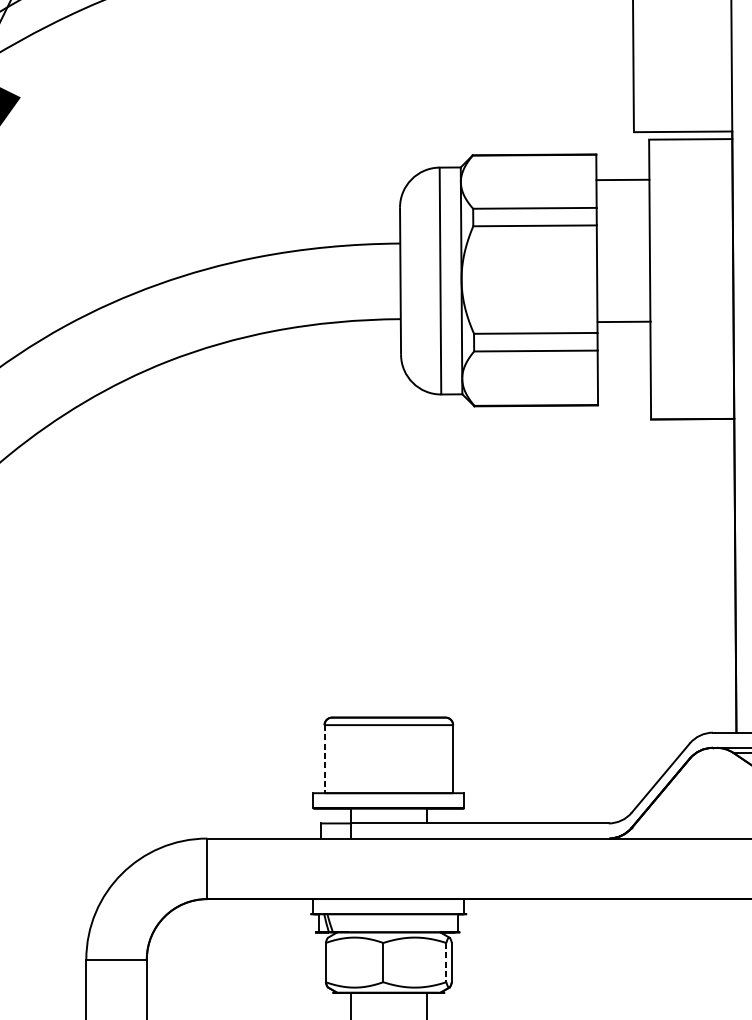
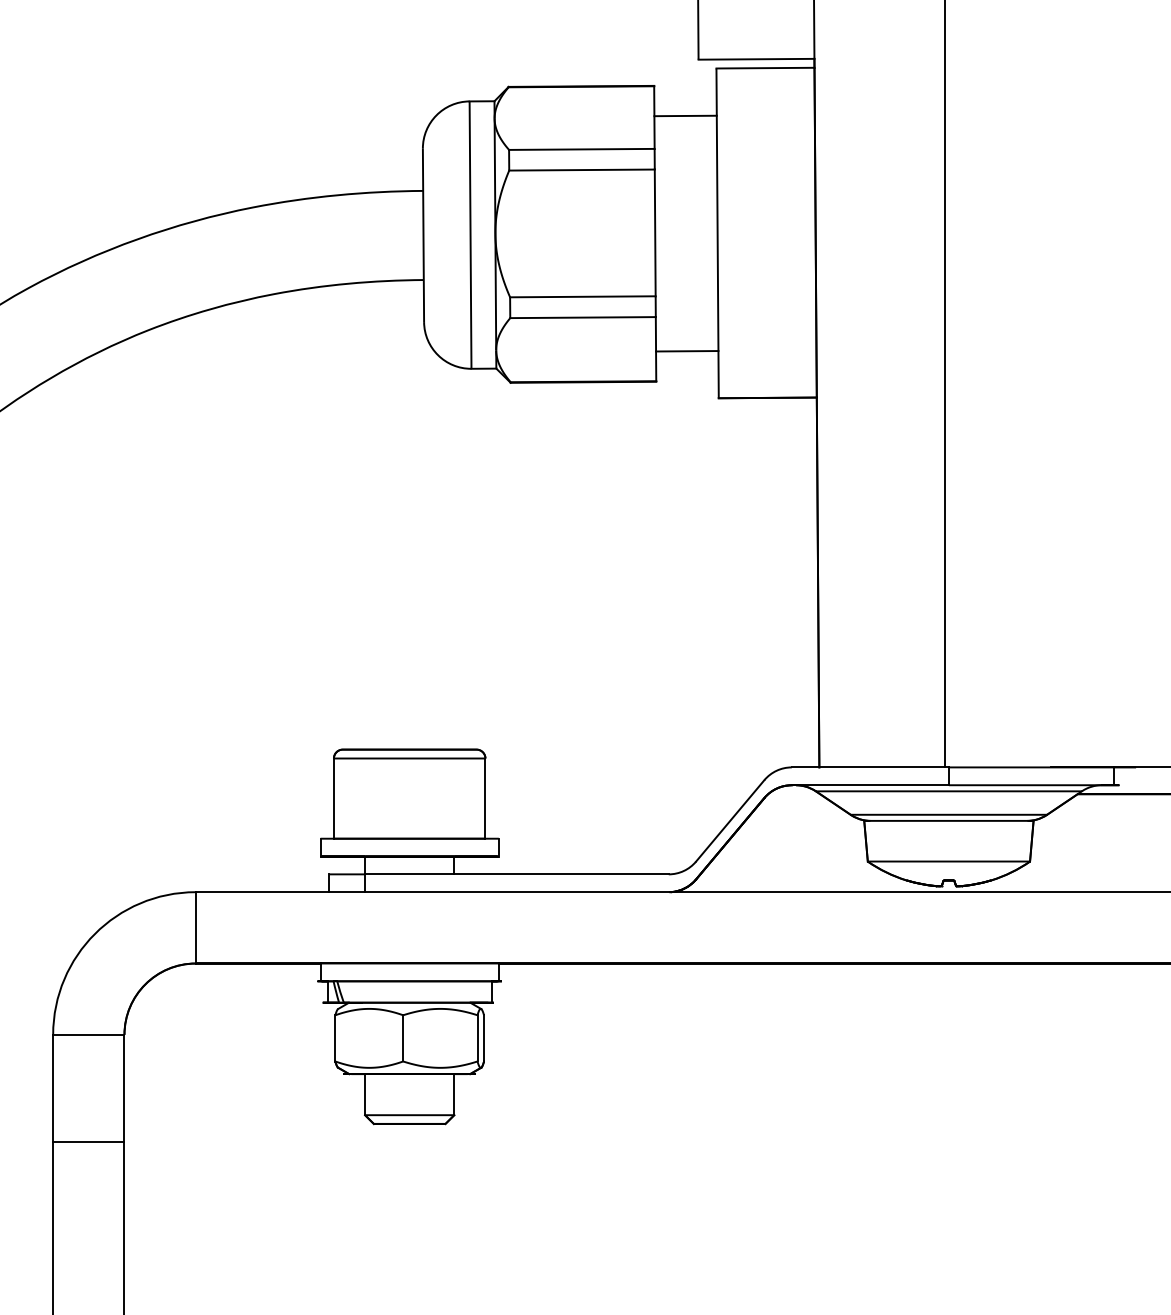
line: (624, 322) -> (687, 351), moved
line: (324, 759) -> (333, 799), dashed -> solid
line: (446, 962) -> (477, 1038), dashed -> solid

